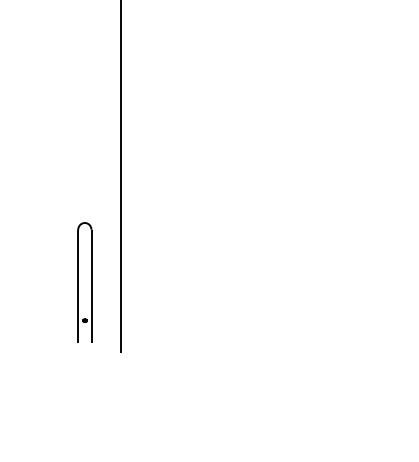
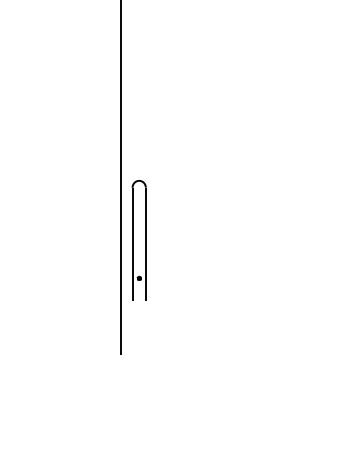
part: (84, 282) -> (138, 240), moved

